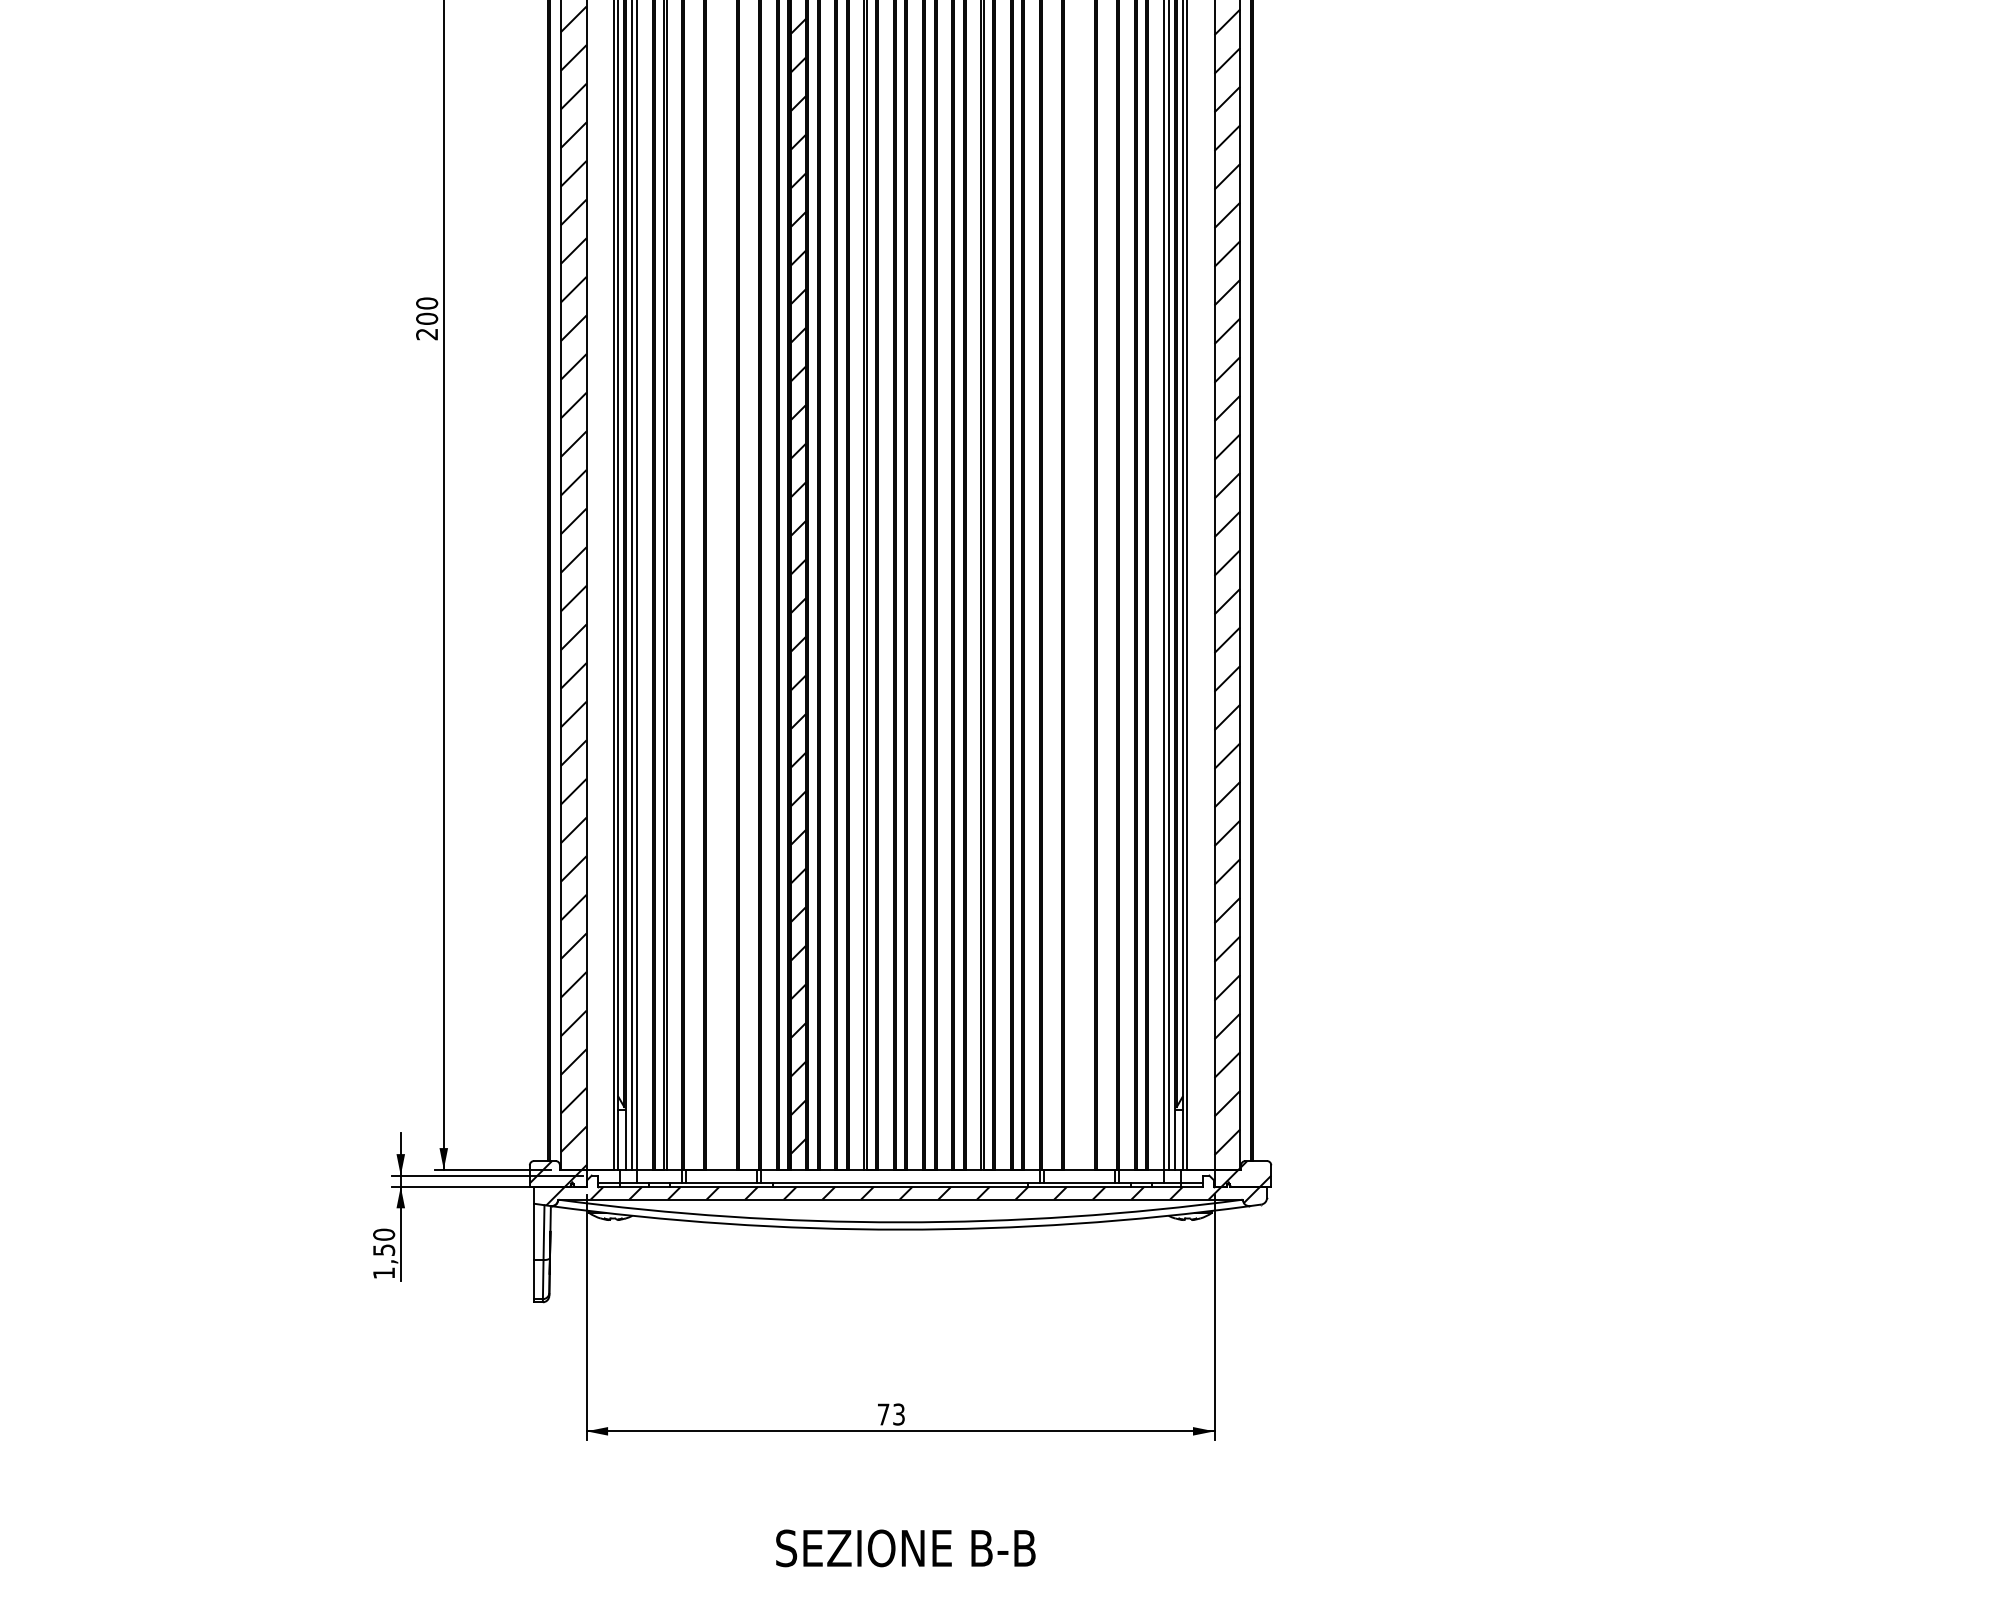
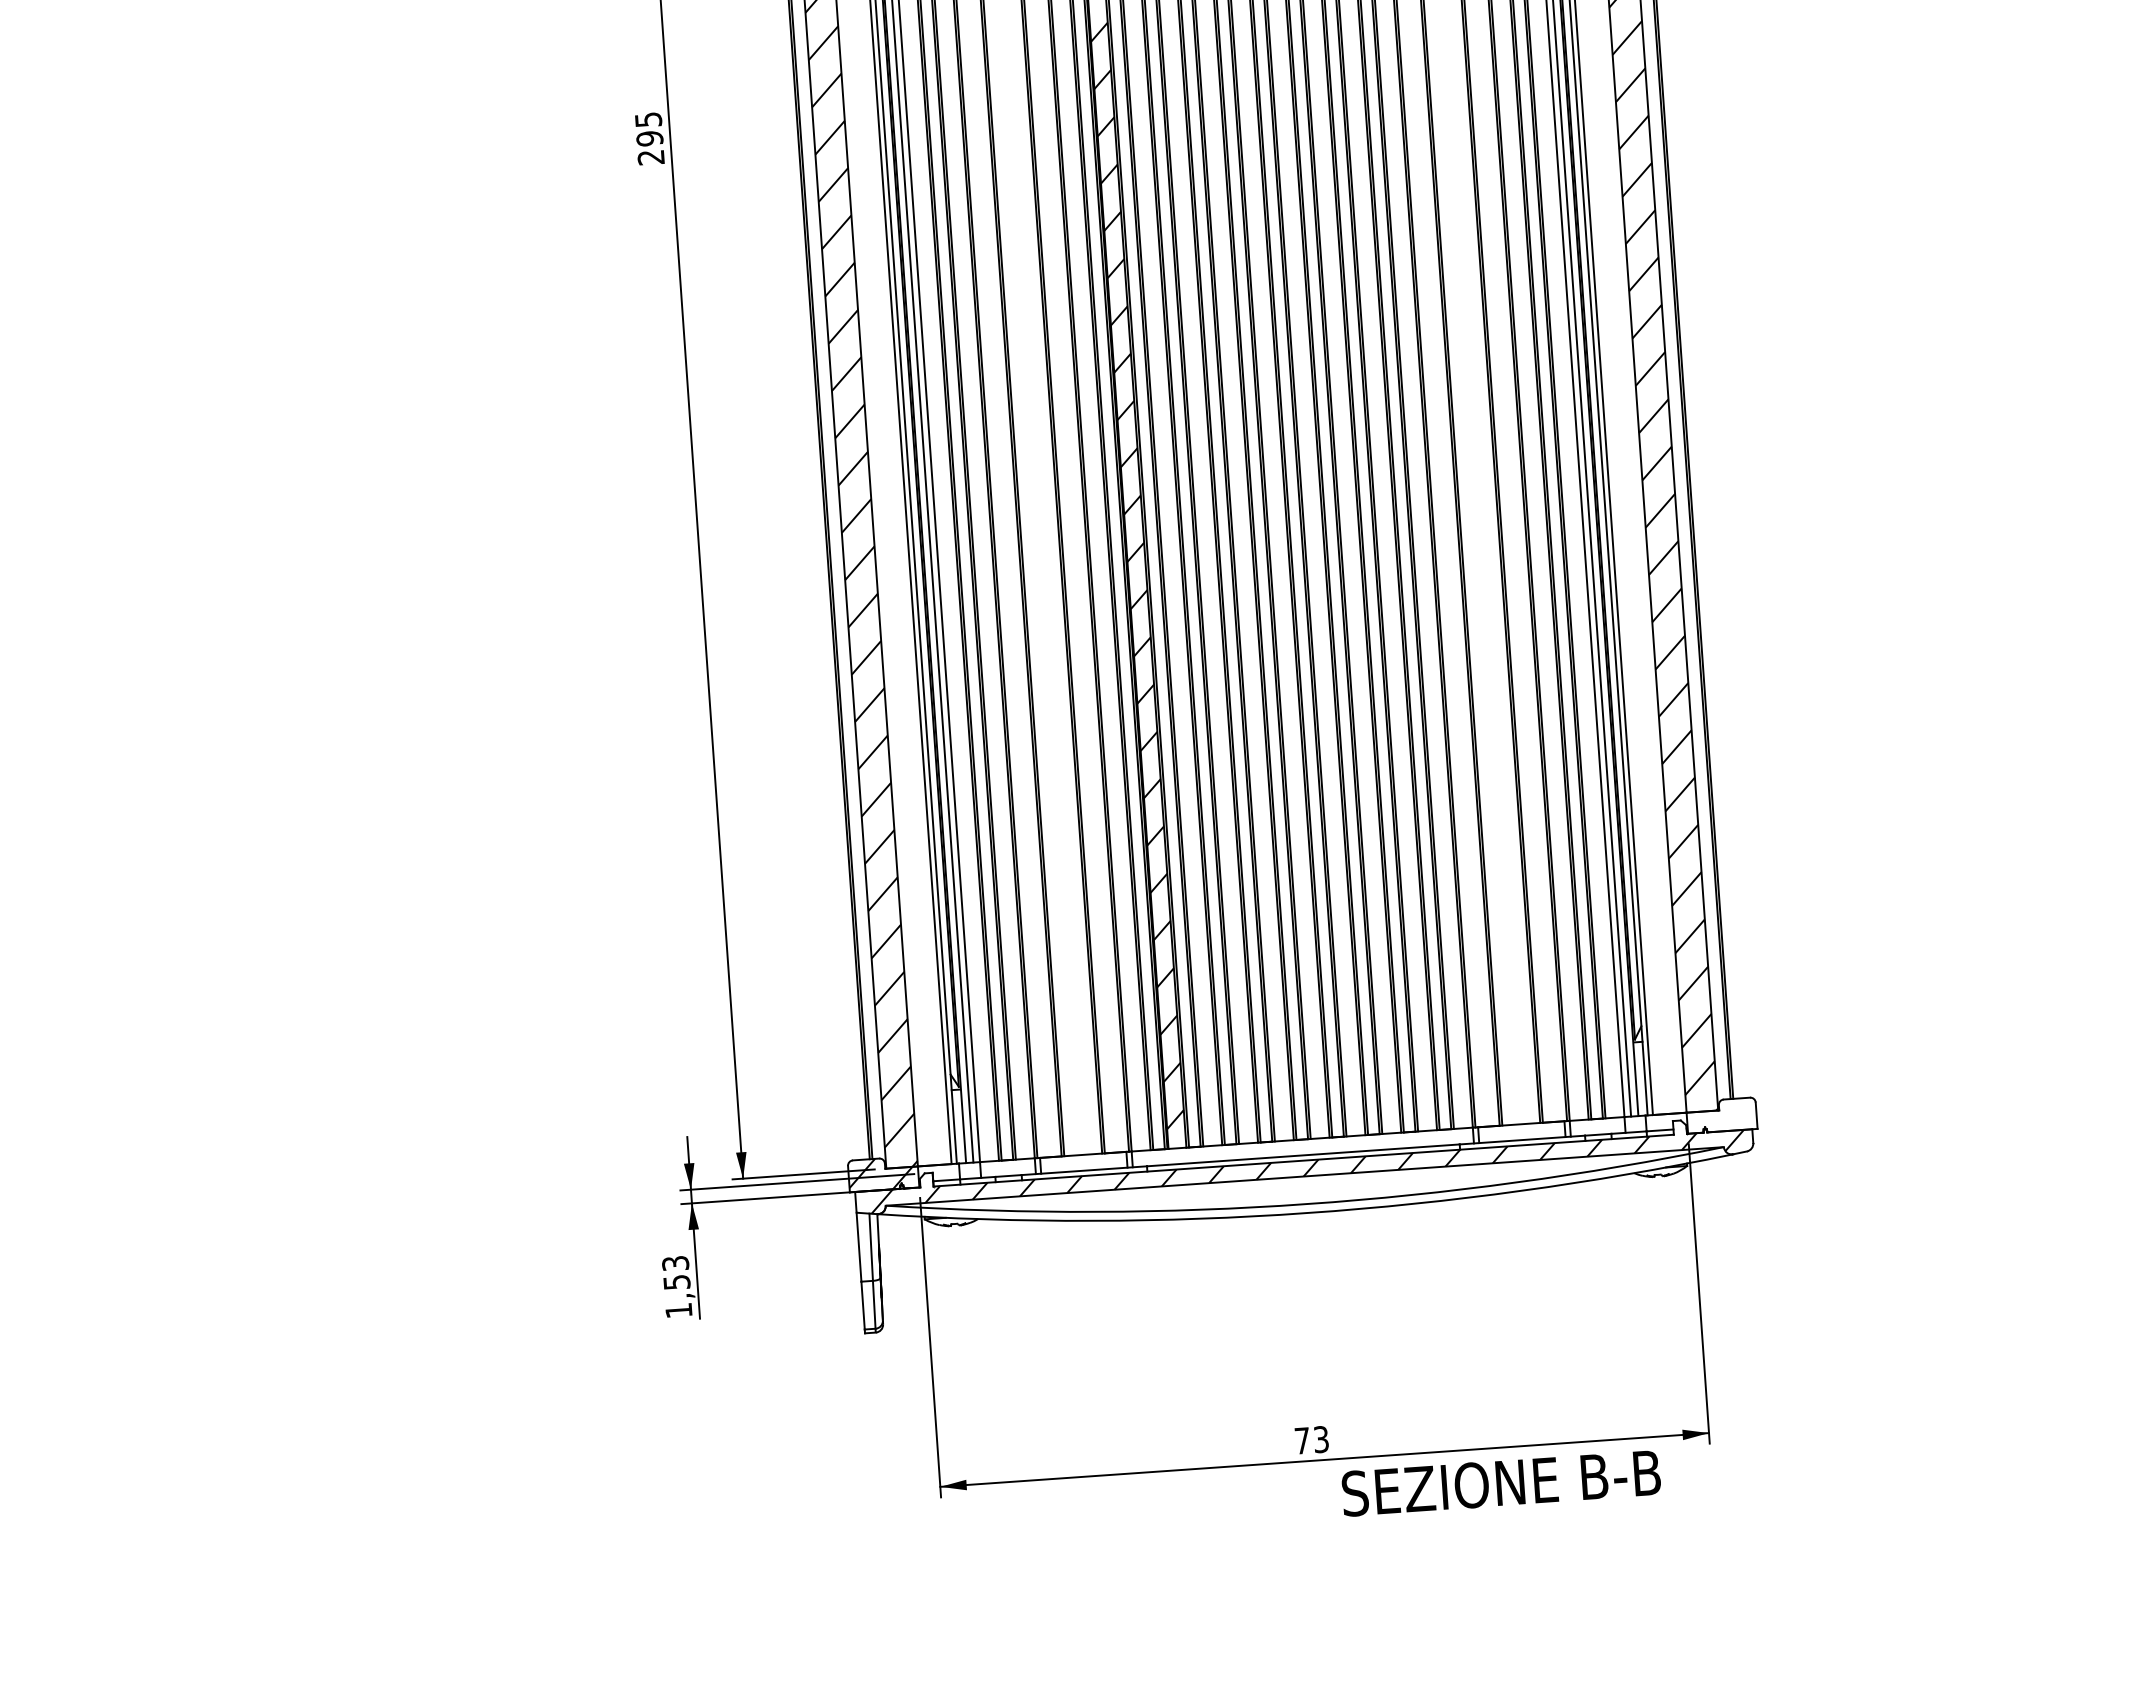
text: (427, 310) -> (649, 128), 200 -> 295
hatch: (1246, 1173) -> (1726, 1114), removed
text: (384, 1234) -> (676, 1263), 1,50 -> 1,53
text: (905, 1548) -> (1500, 1483), moved

